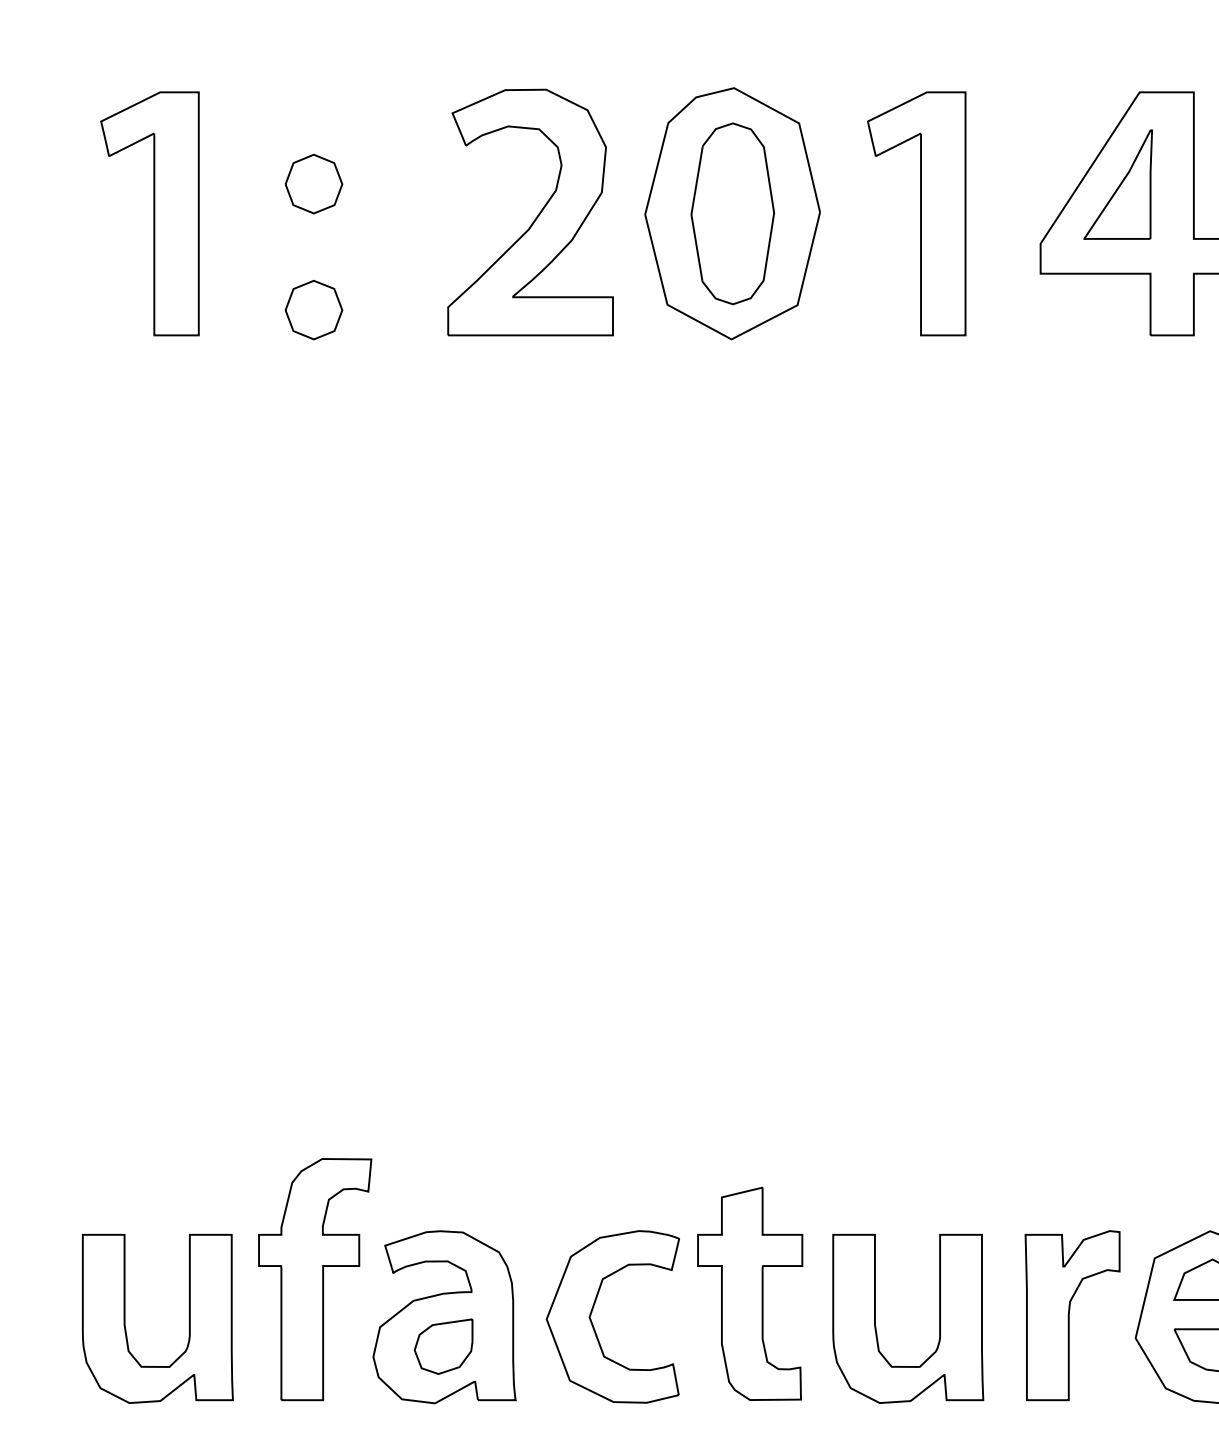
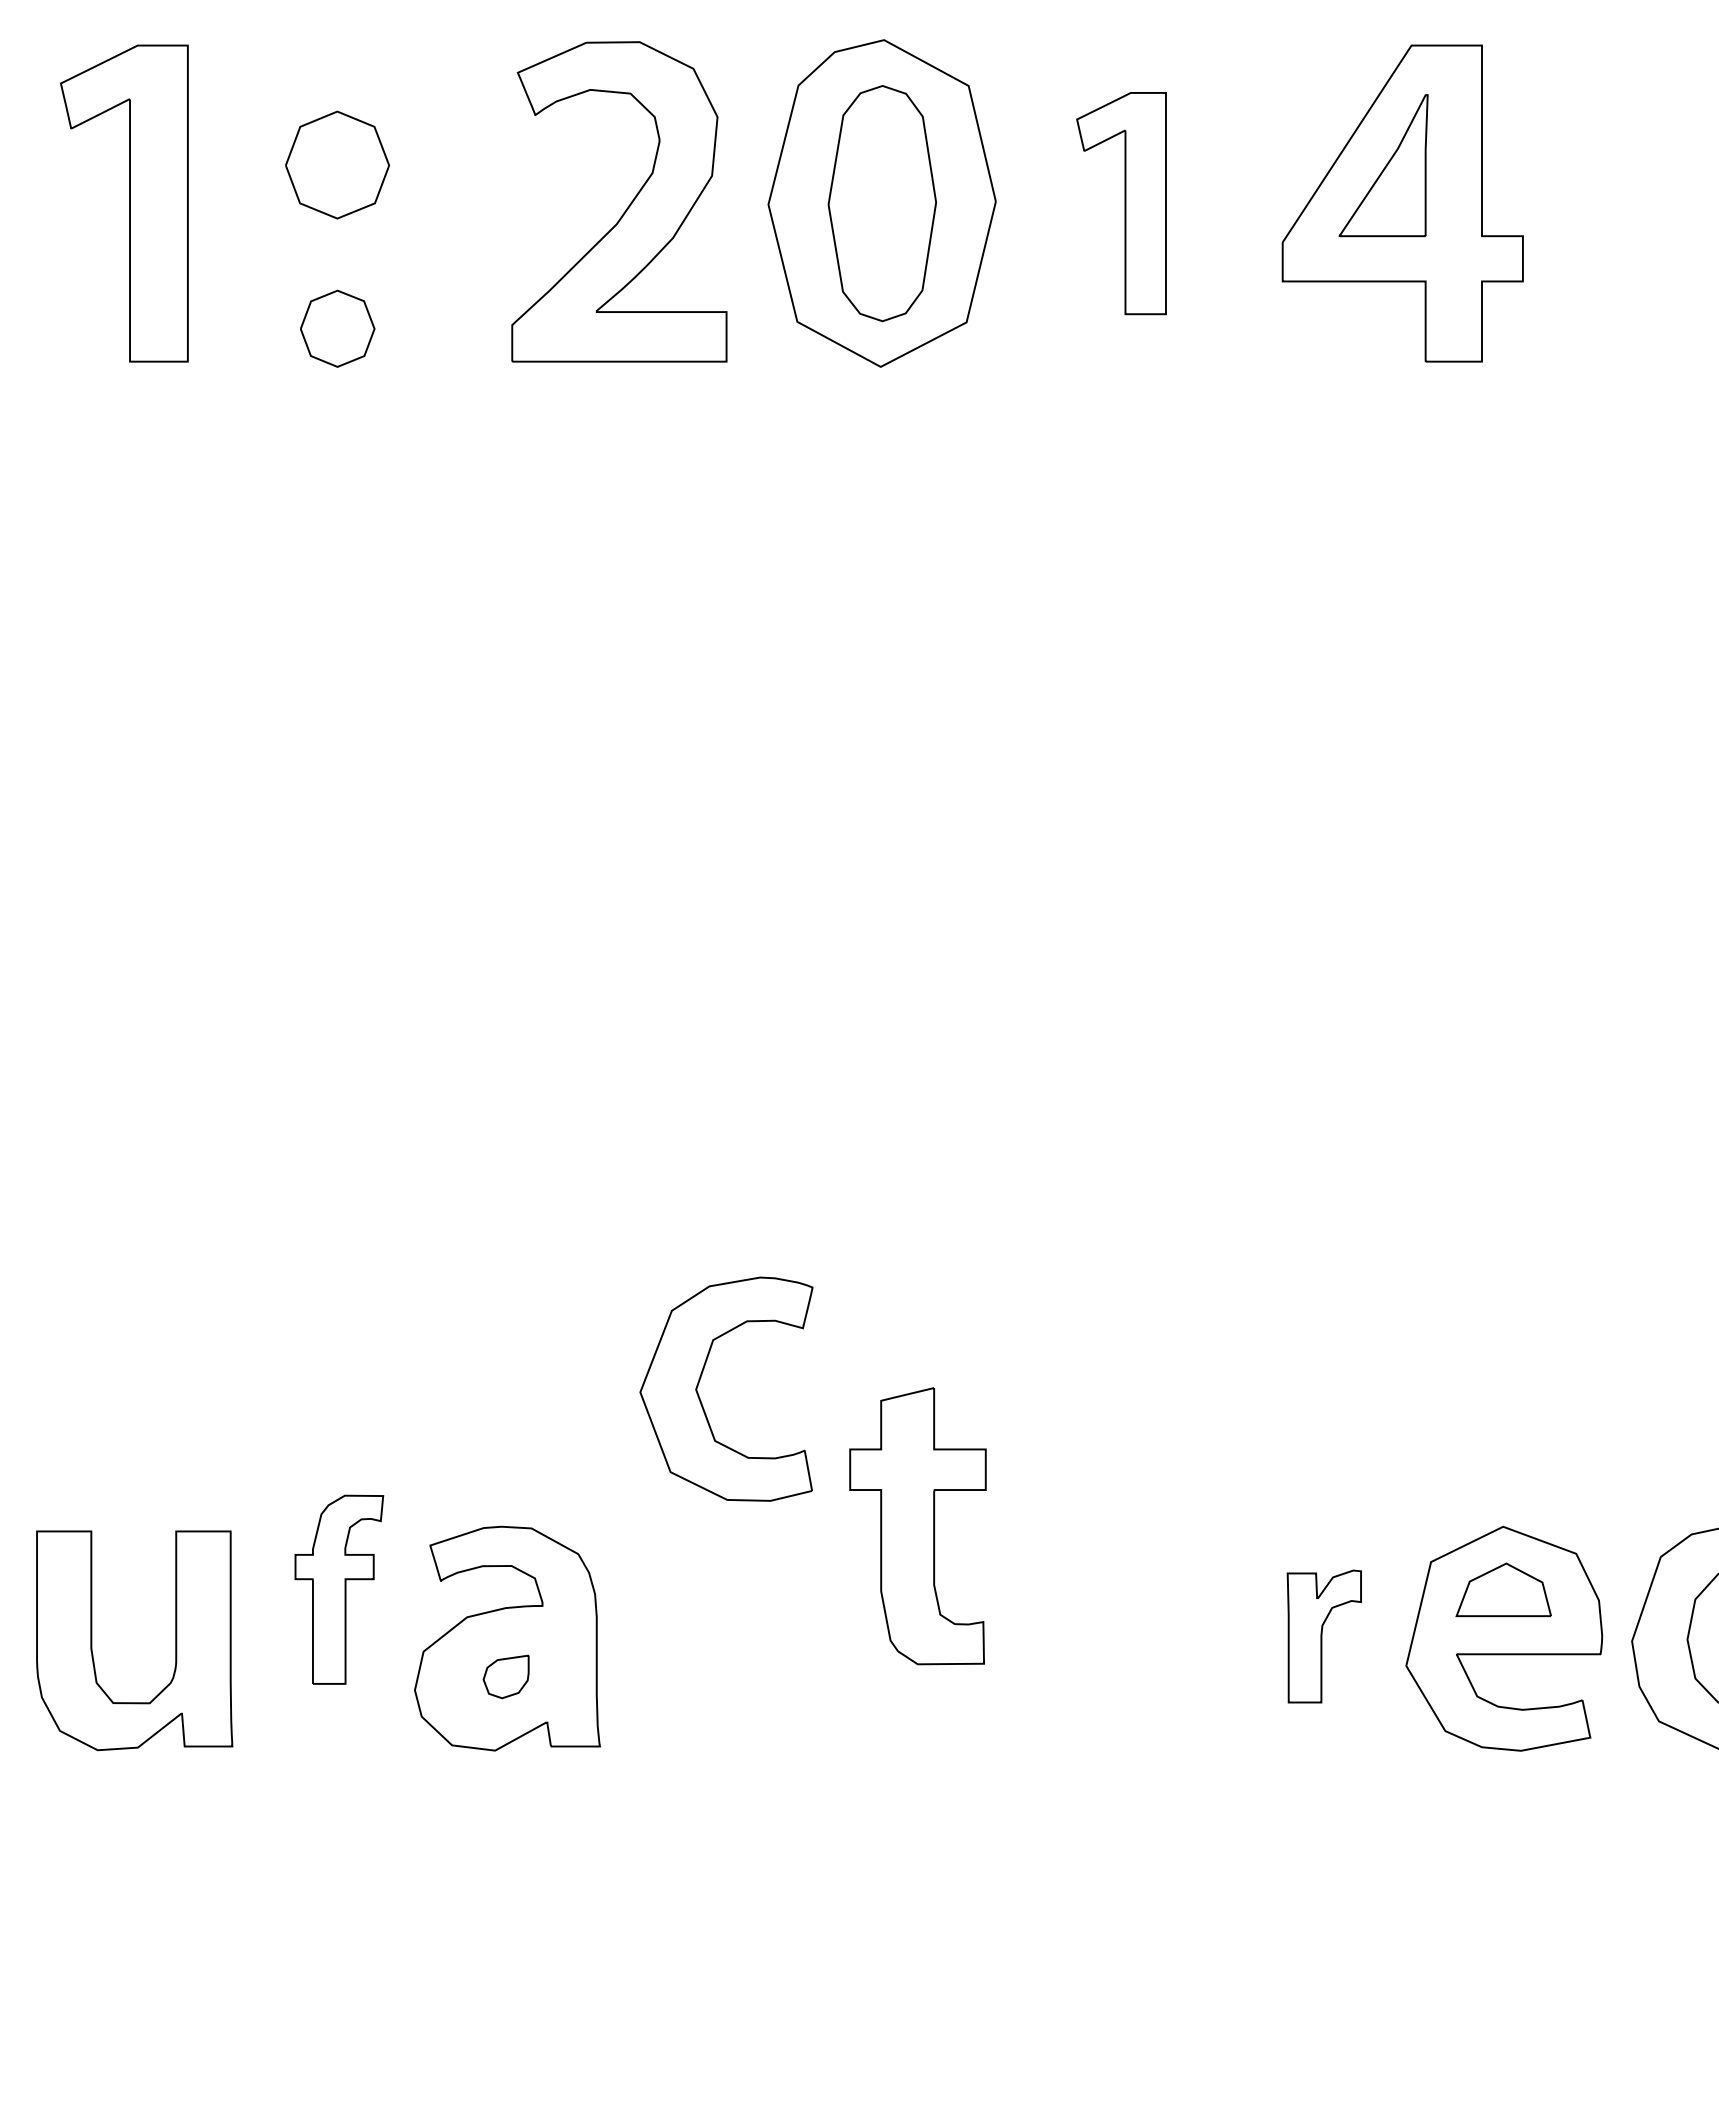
part: (313, 183) -> (337, 164), size x1.4
part: (916, 213) -> (1121, 203), size x0.7
part: (315, 1279) -> (339, 1589), size x0.6
part: (749, 1294) -> (917, 1526), moved
part: (592, 1310) -> (700, 1380), moved
part: (1072, 1315) -> (1324, 1636), size x0.6
part: (939, 1318) -> (1151, 1640), removed
part: (443, 1346) -> (505, 1676), size x0.6

